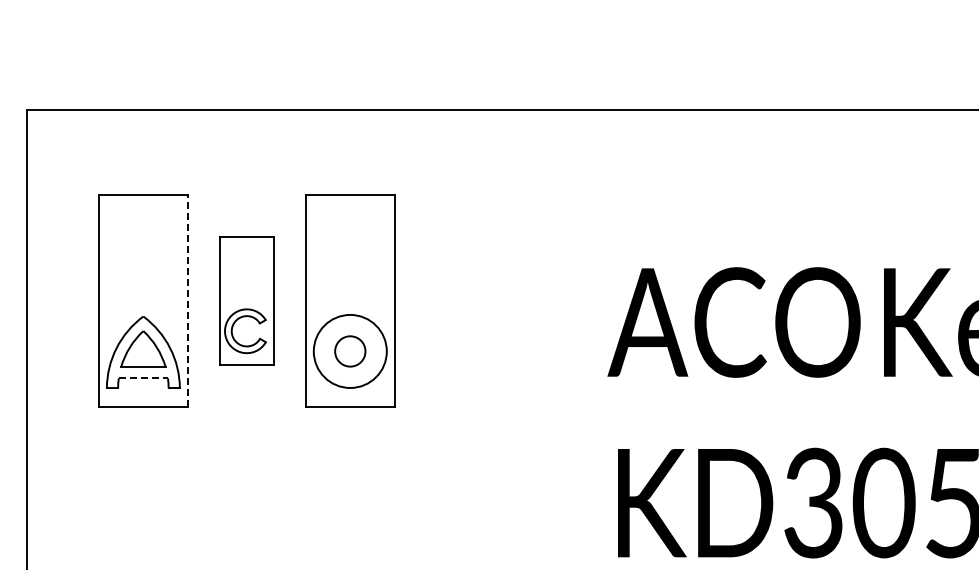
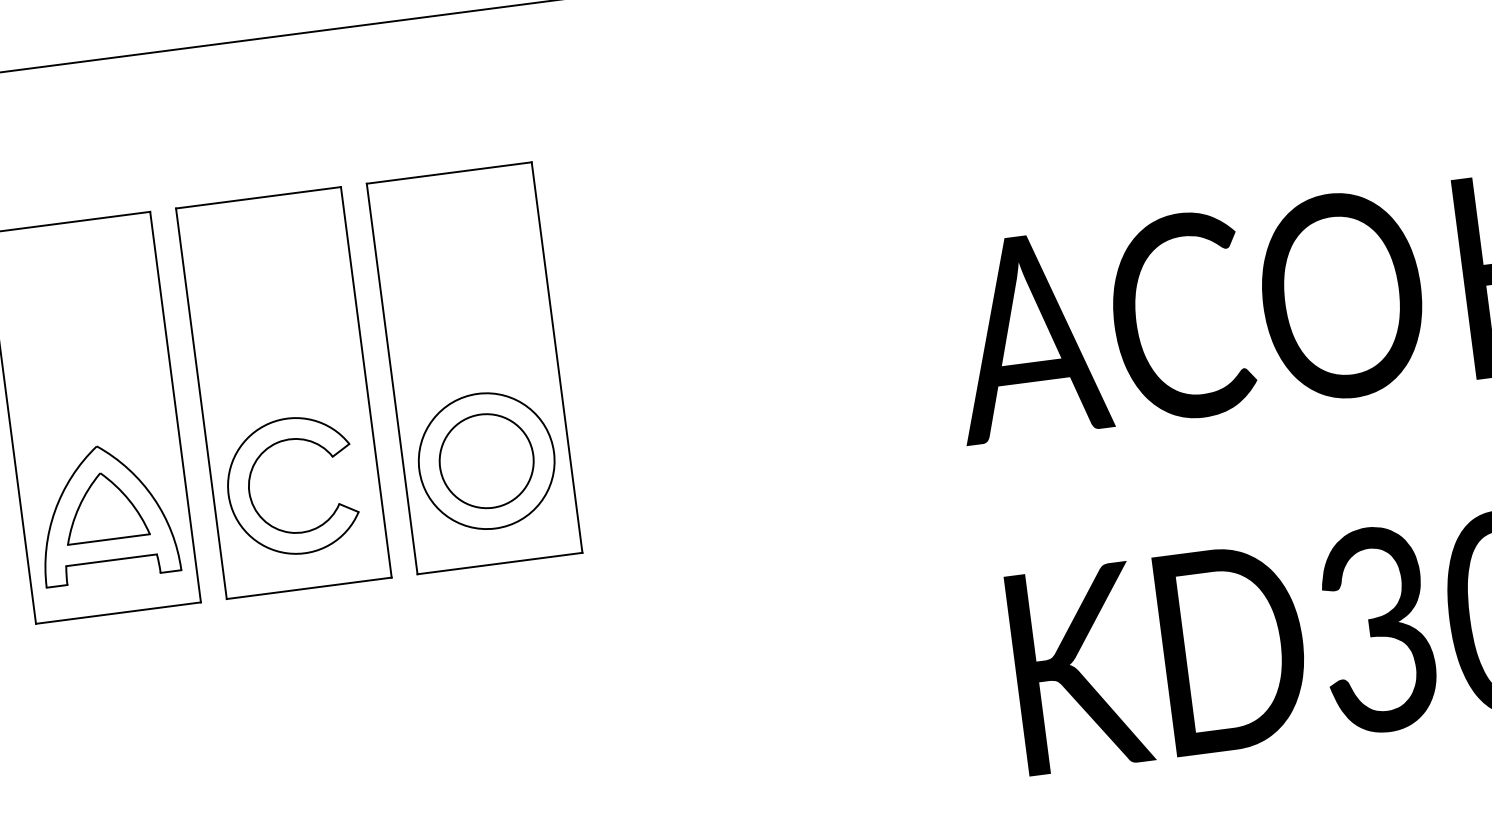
part: (246, 300) -> (283, 392), size x1.67
line: (188, 301) -> (176, 407), dashed -> solid
circle: (350, 351) -> (487, 461), size x1.67
line: (143, 378) -> (111, 560), dashed -> solid

